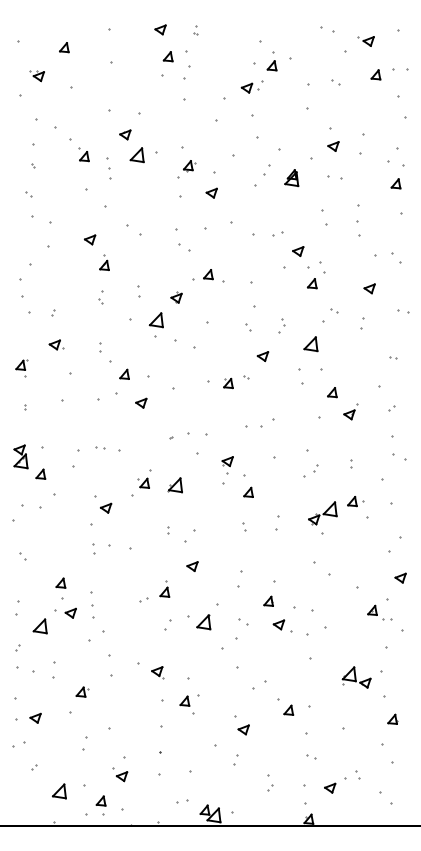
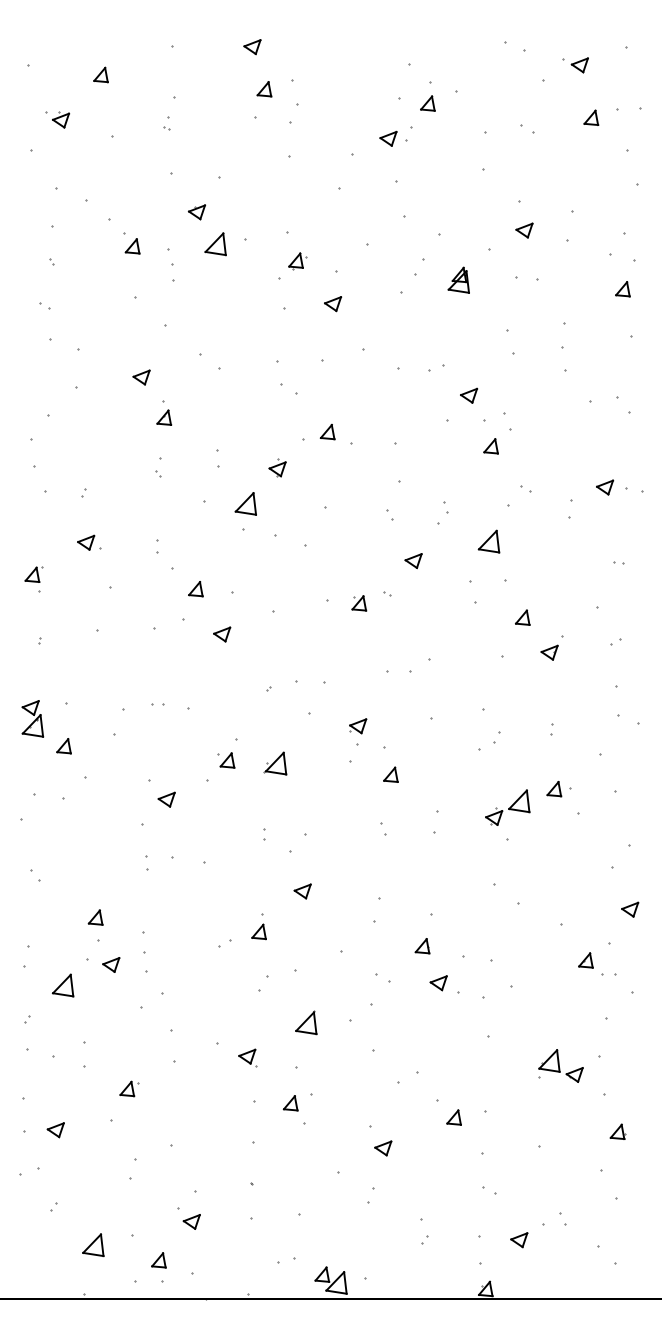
part: (195, 30) -> (167, 123), moved
part: (369, 288) -> (604, 486), moved
part: (203, 622) -> (305, 1023), moved

